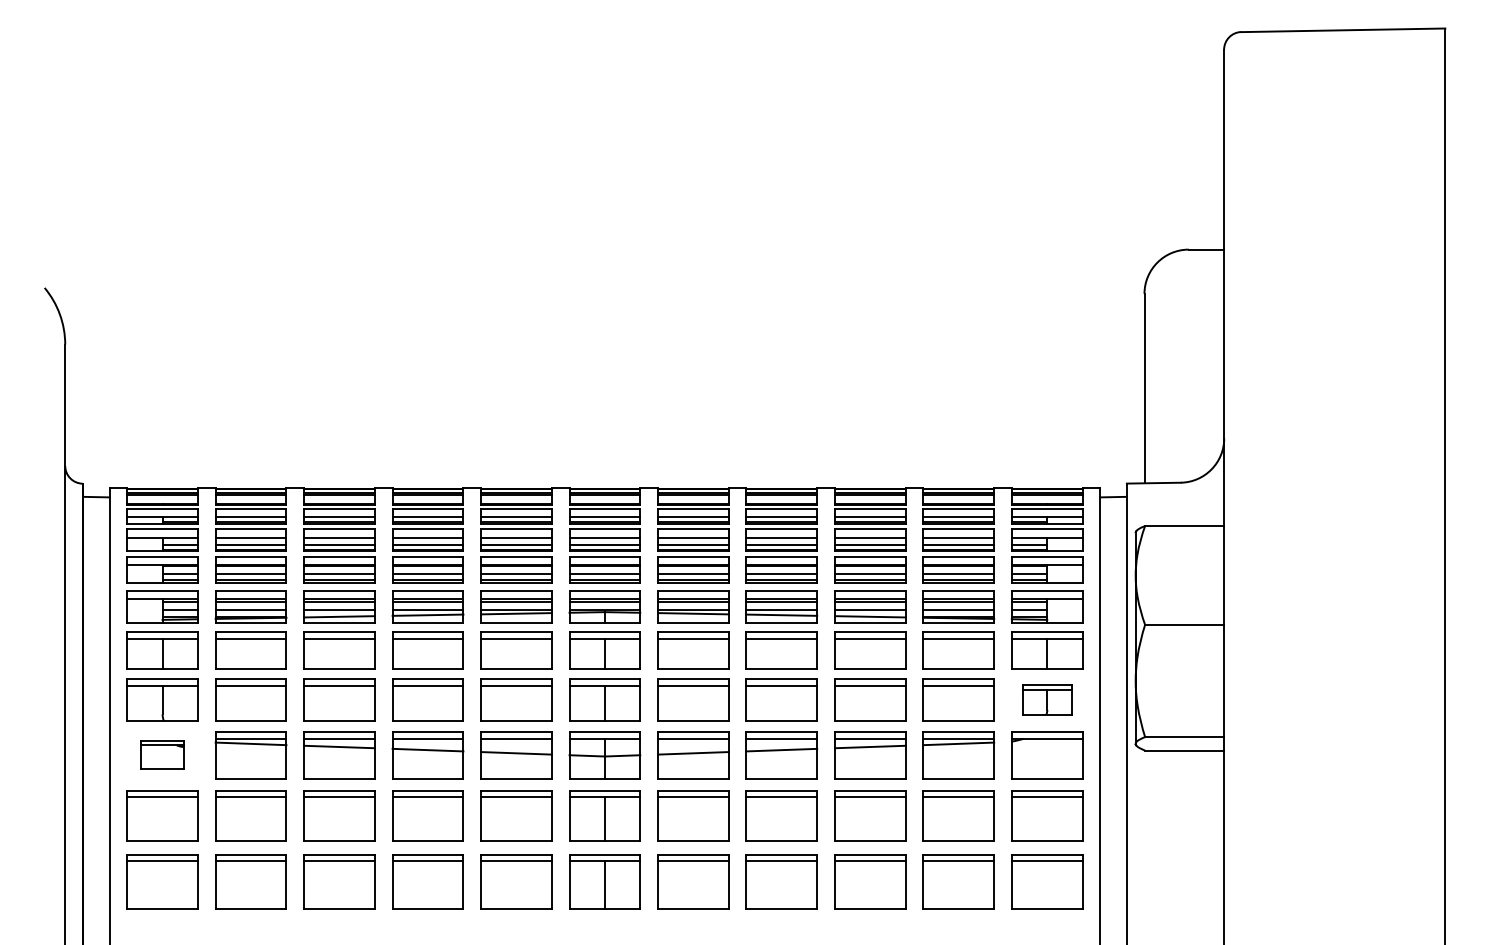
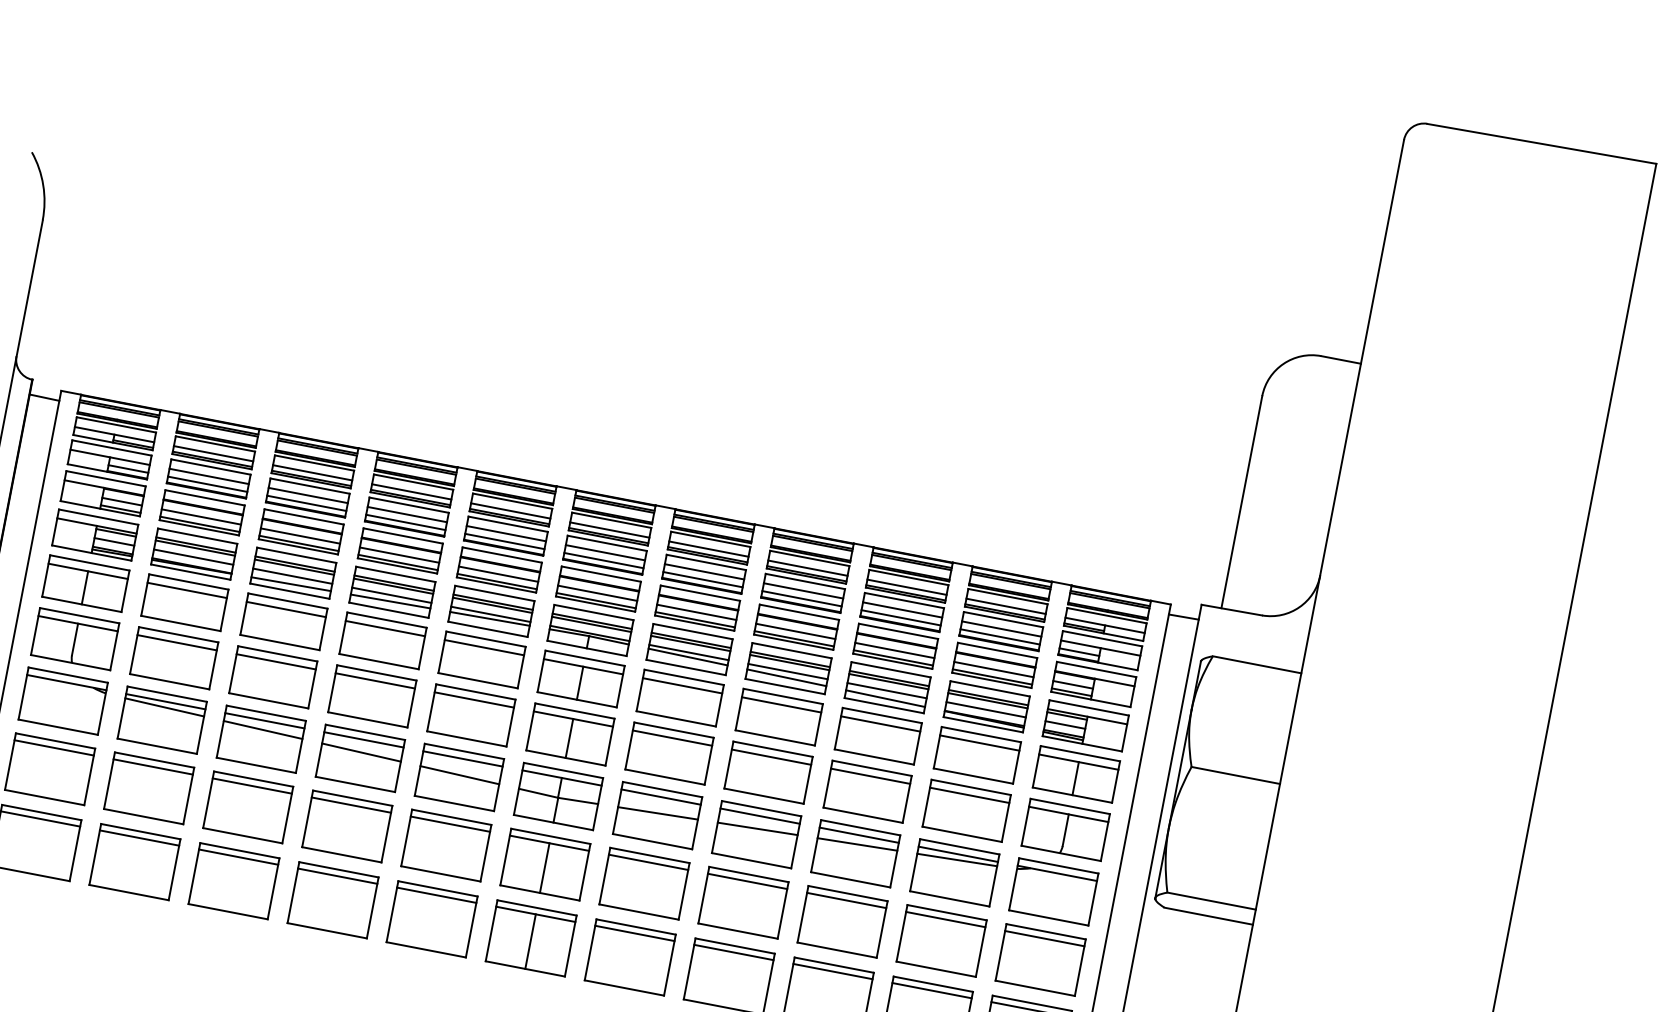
part: (1047, 699) -> (1066, 829), size x1.43
part: (162, 755) -> (63, 701), size x1.67

